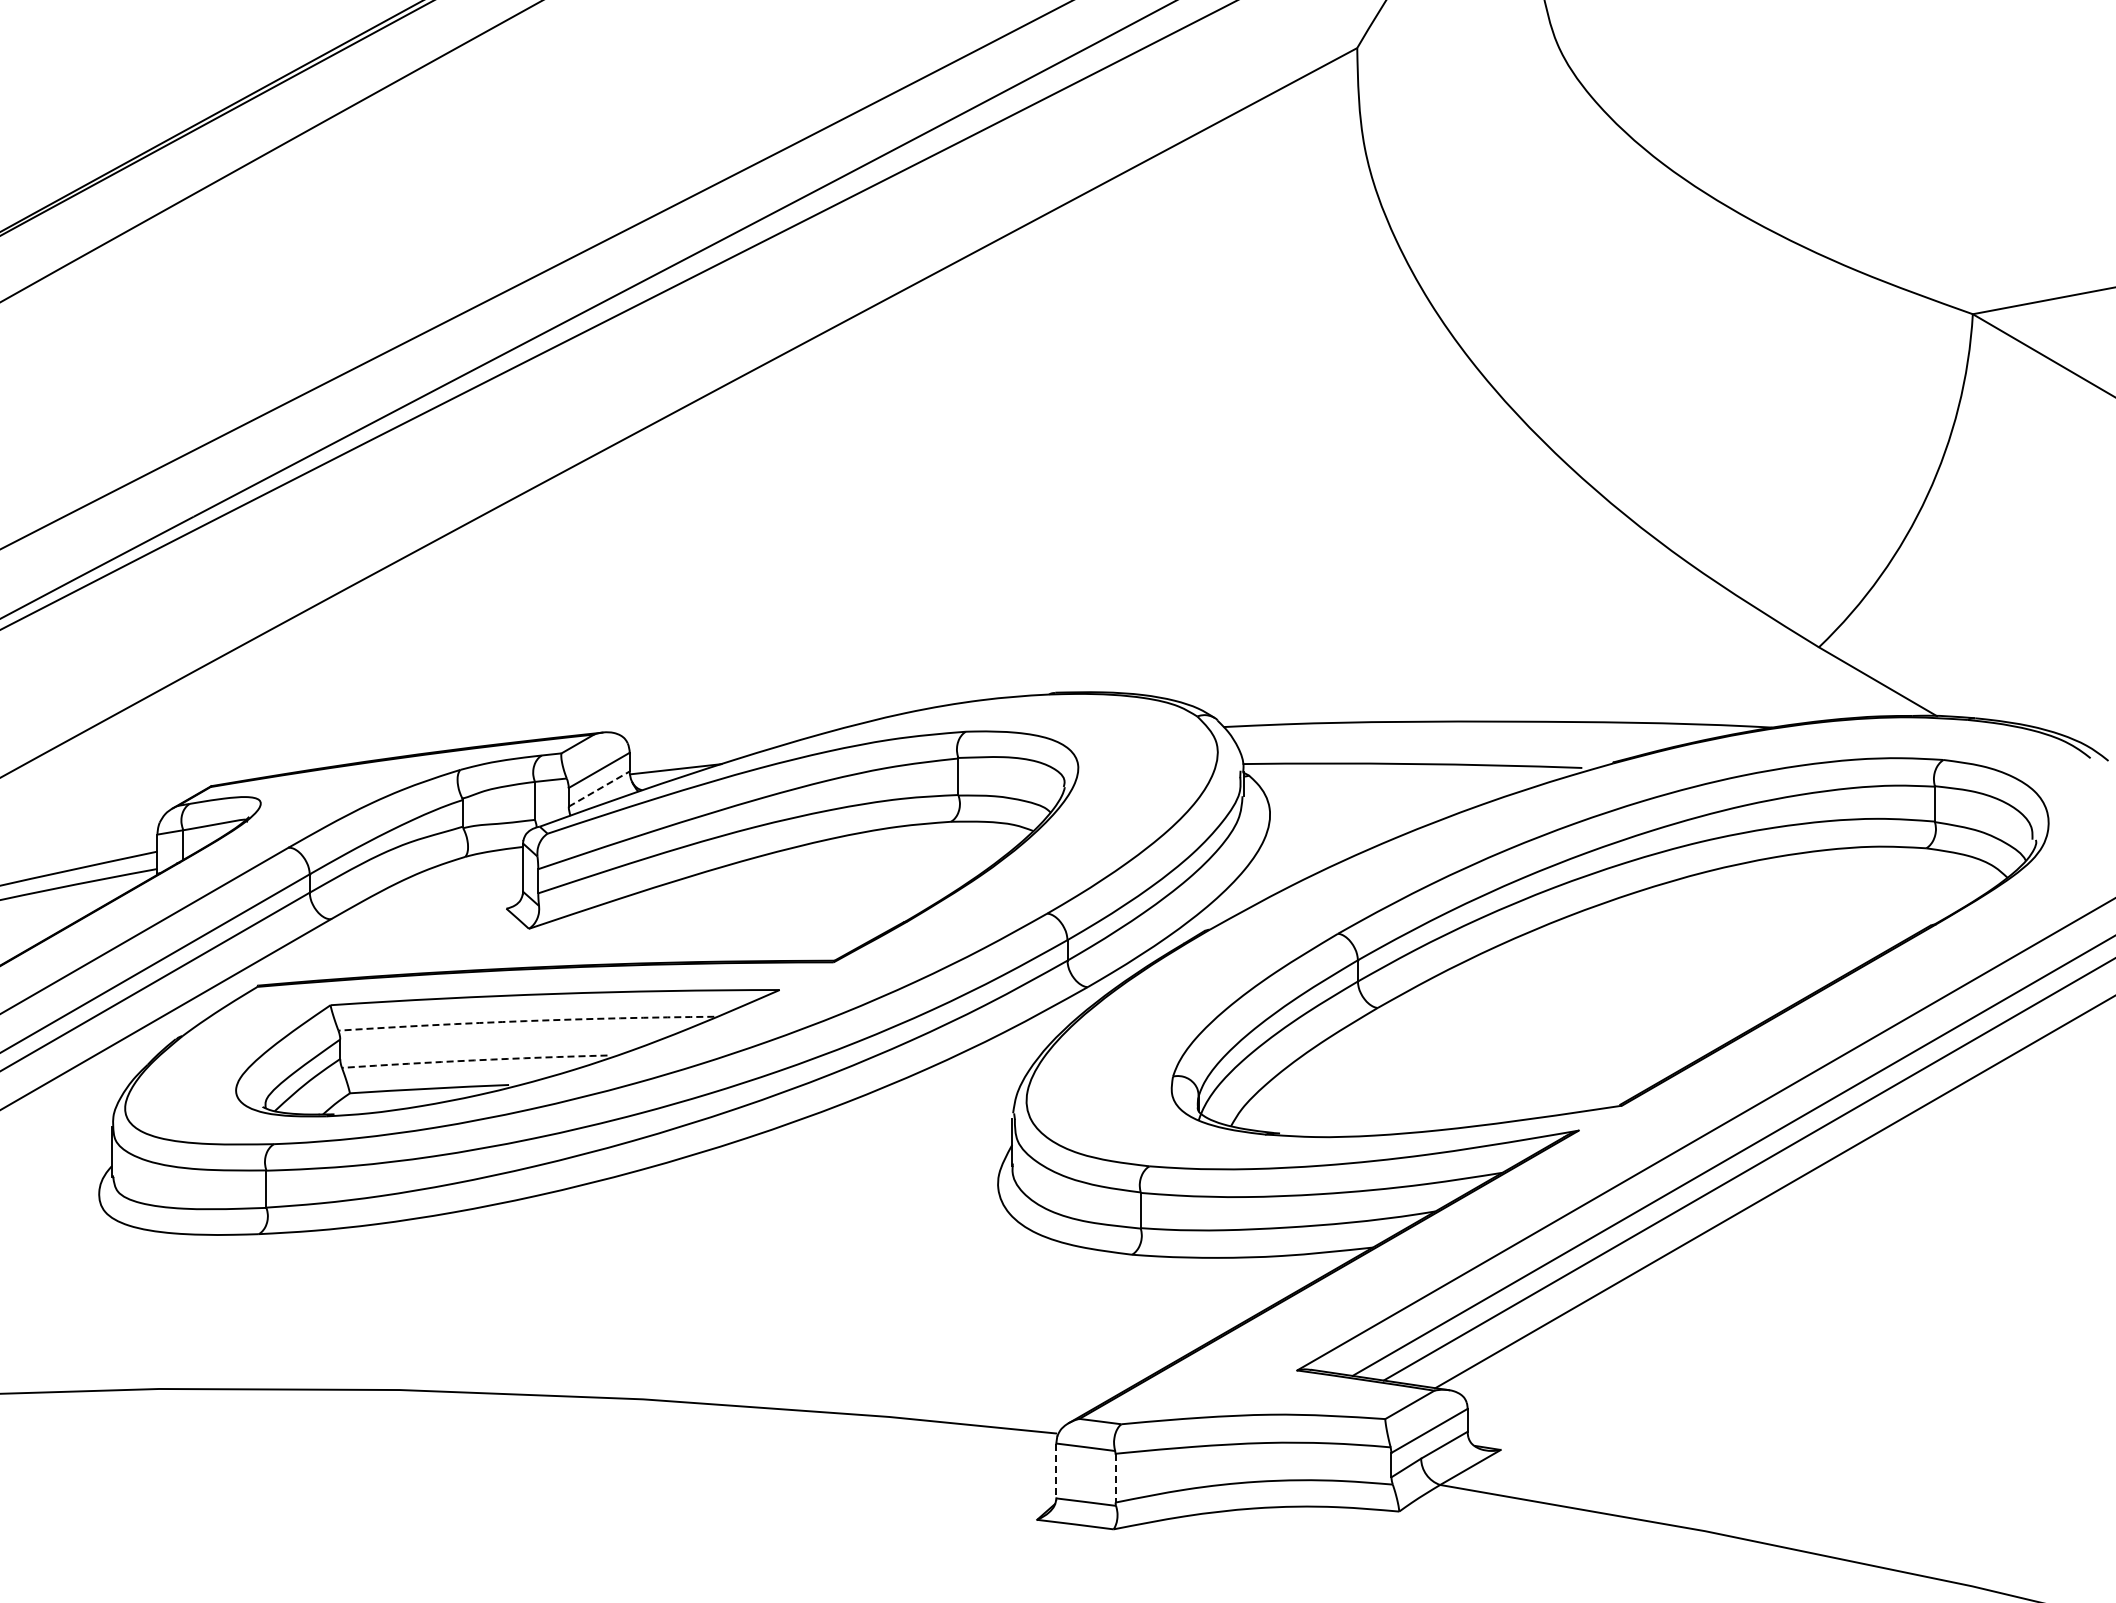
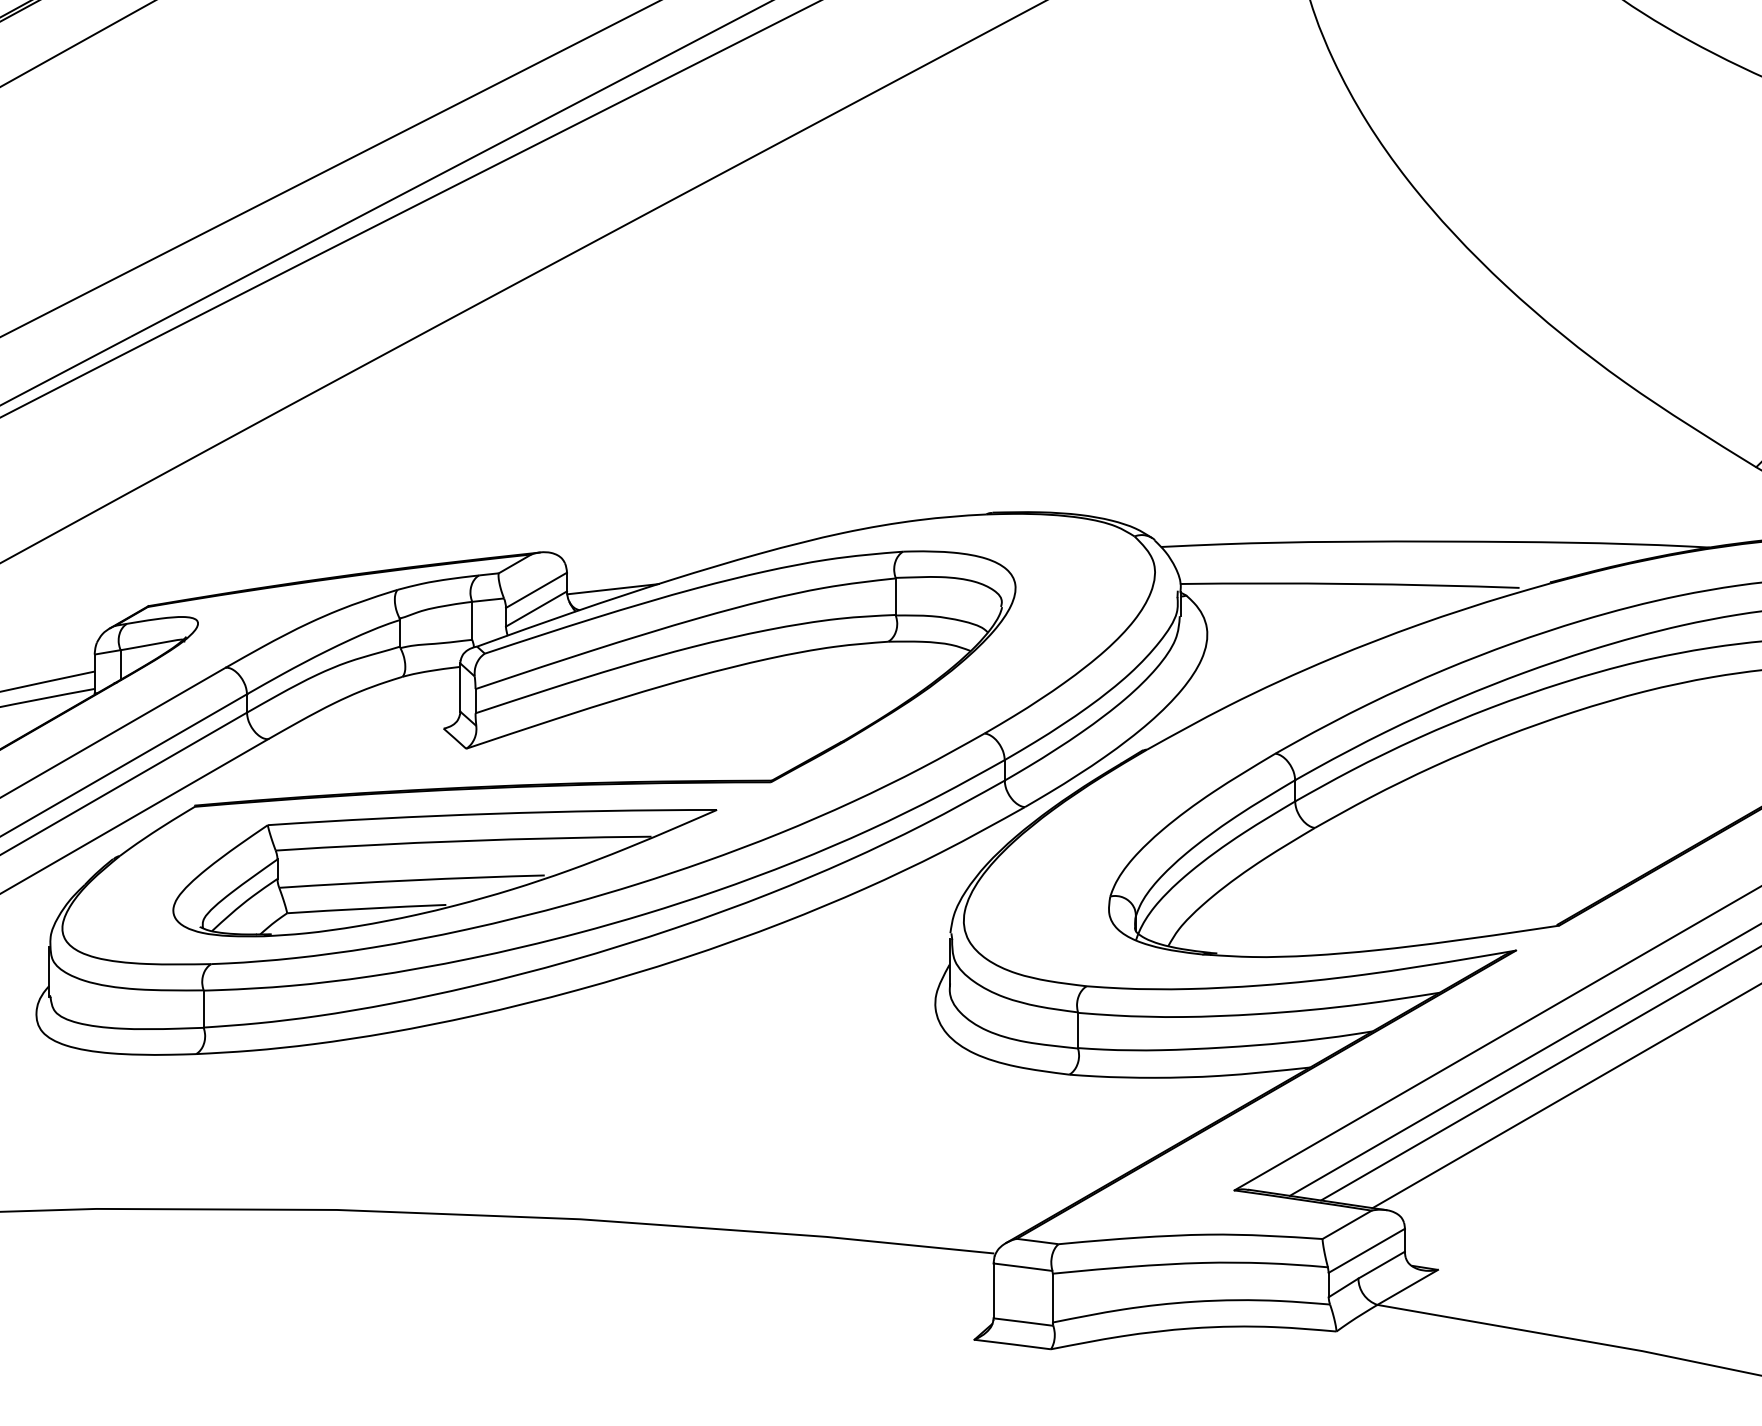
line: (599, 788) -> (536, 608), dashed -> solid
arc: (526, 1021) -> (463, 841), dashed -> solid
arc: (474, 1060) -> (411, 880), dashed -> solid
line: (1056, 1471) -> (993, 1291), dashed -> solid
line: (1115, 1478) -> (1052, 1298), dashed -> solid

